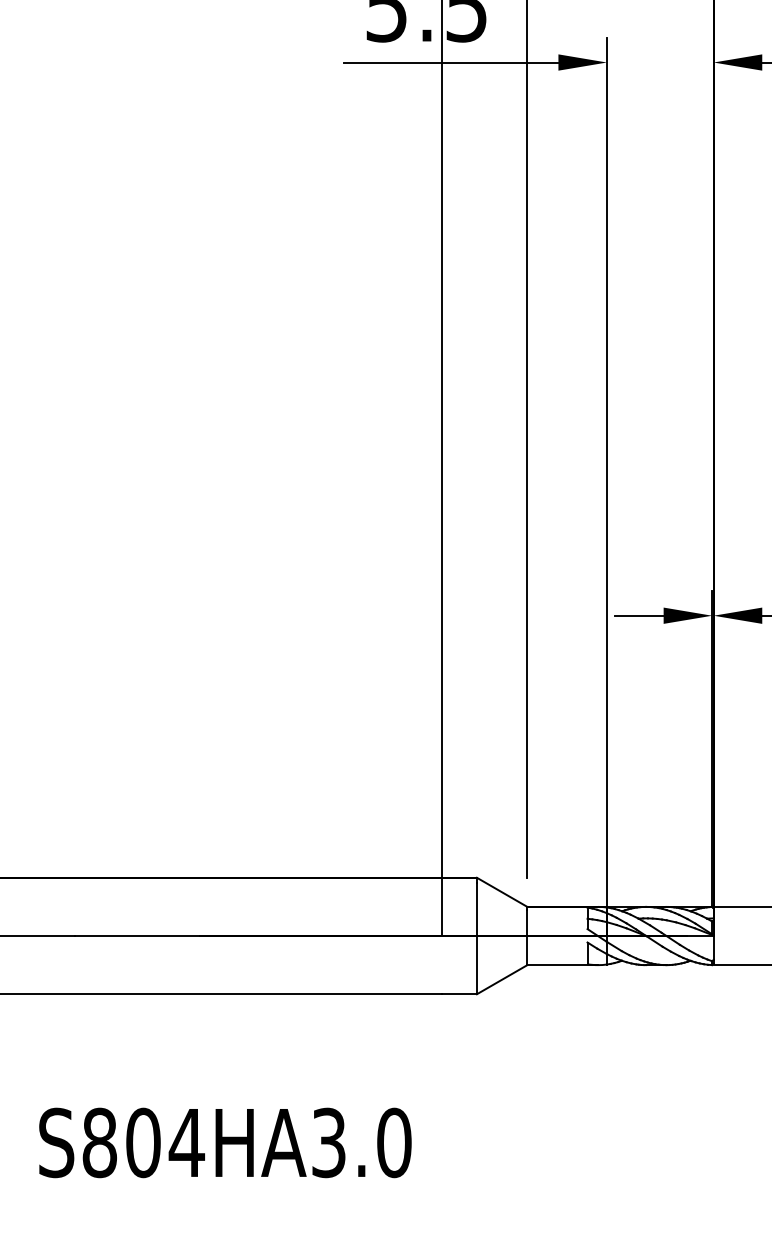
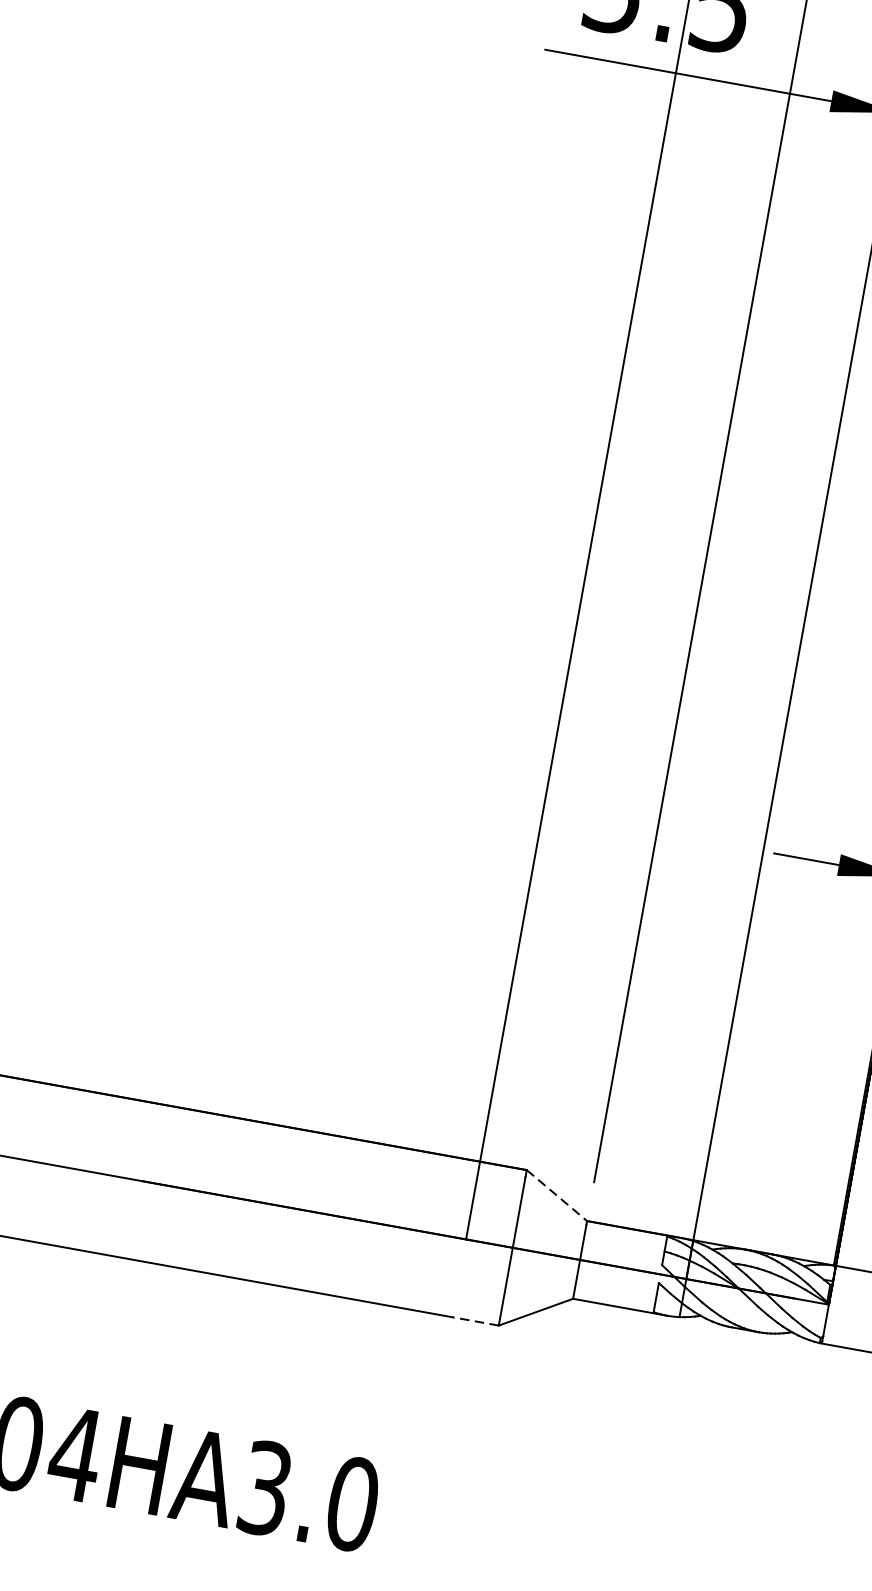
line: (502, 892) -> (557, 1195), solid -> dashed
line: (458, 994) -> (474, 1321), solid -> dashed

